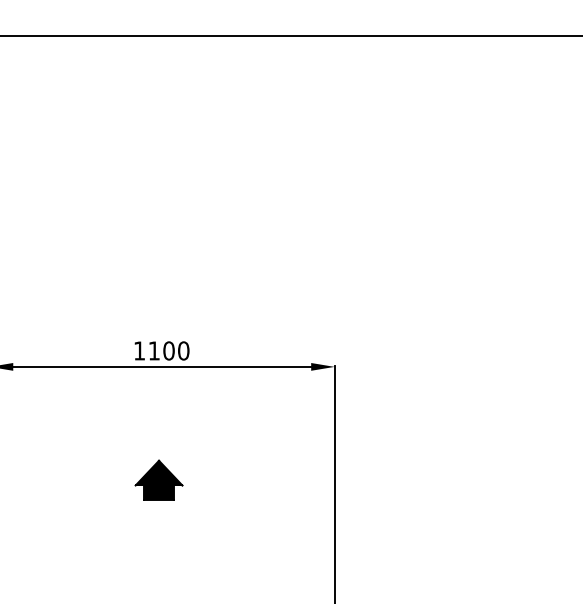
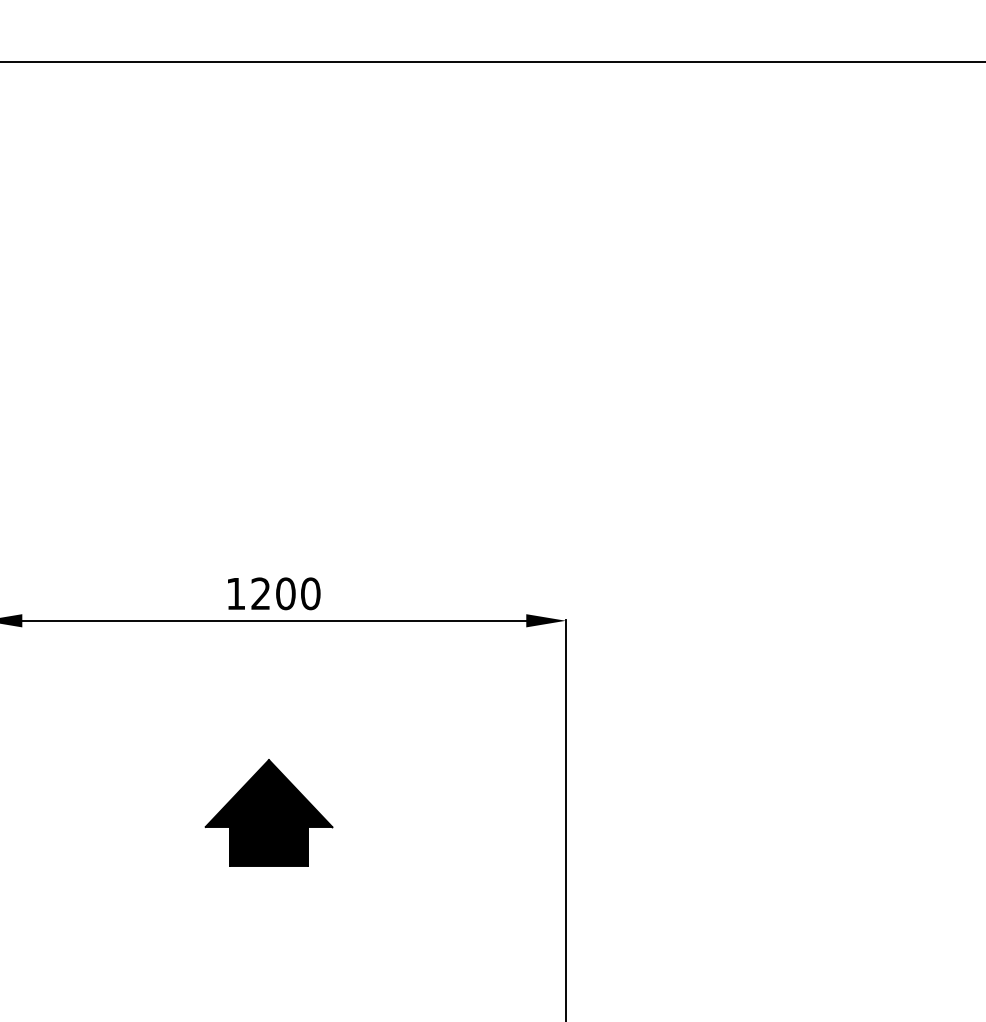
text: (153, 350) -> (259, 593), 1100 -> 1200
part: (158, 479) -> (268, 811), size x1.6

